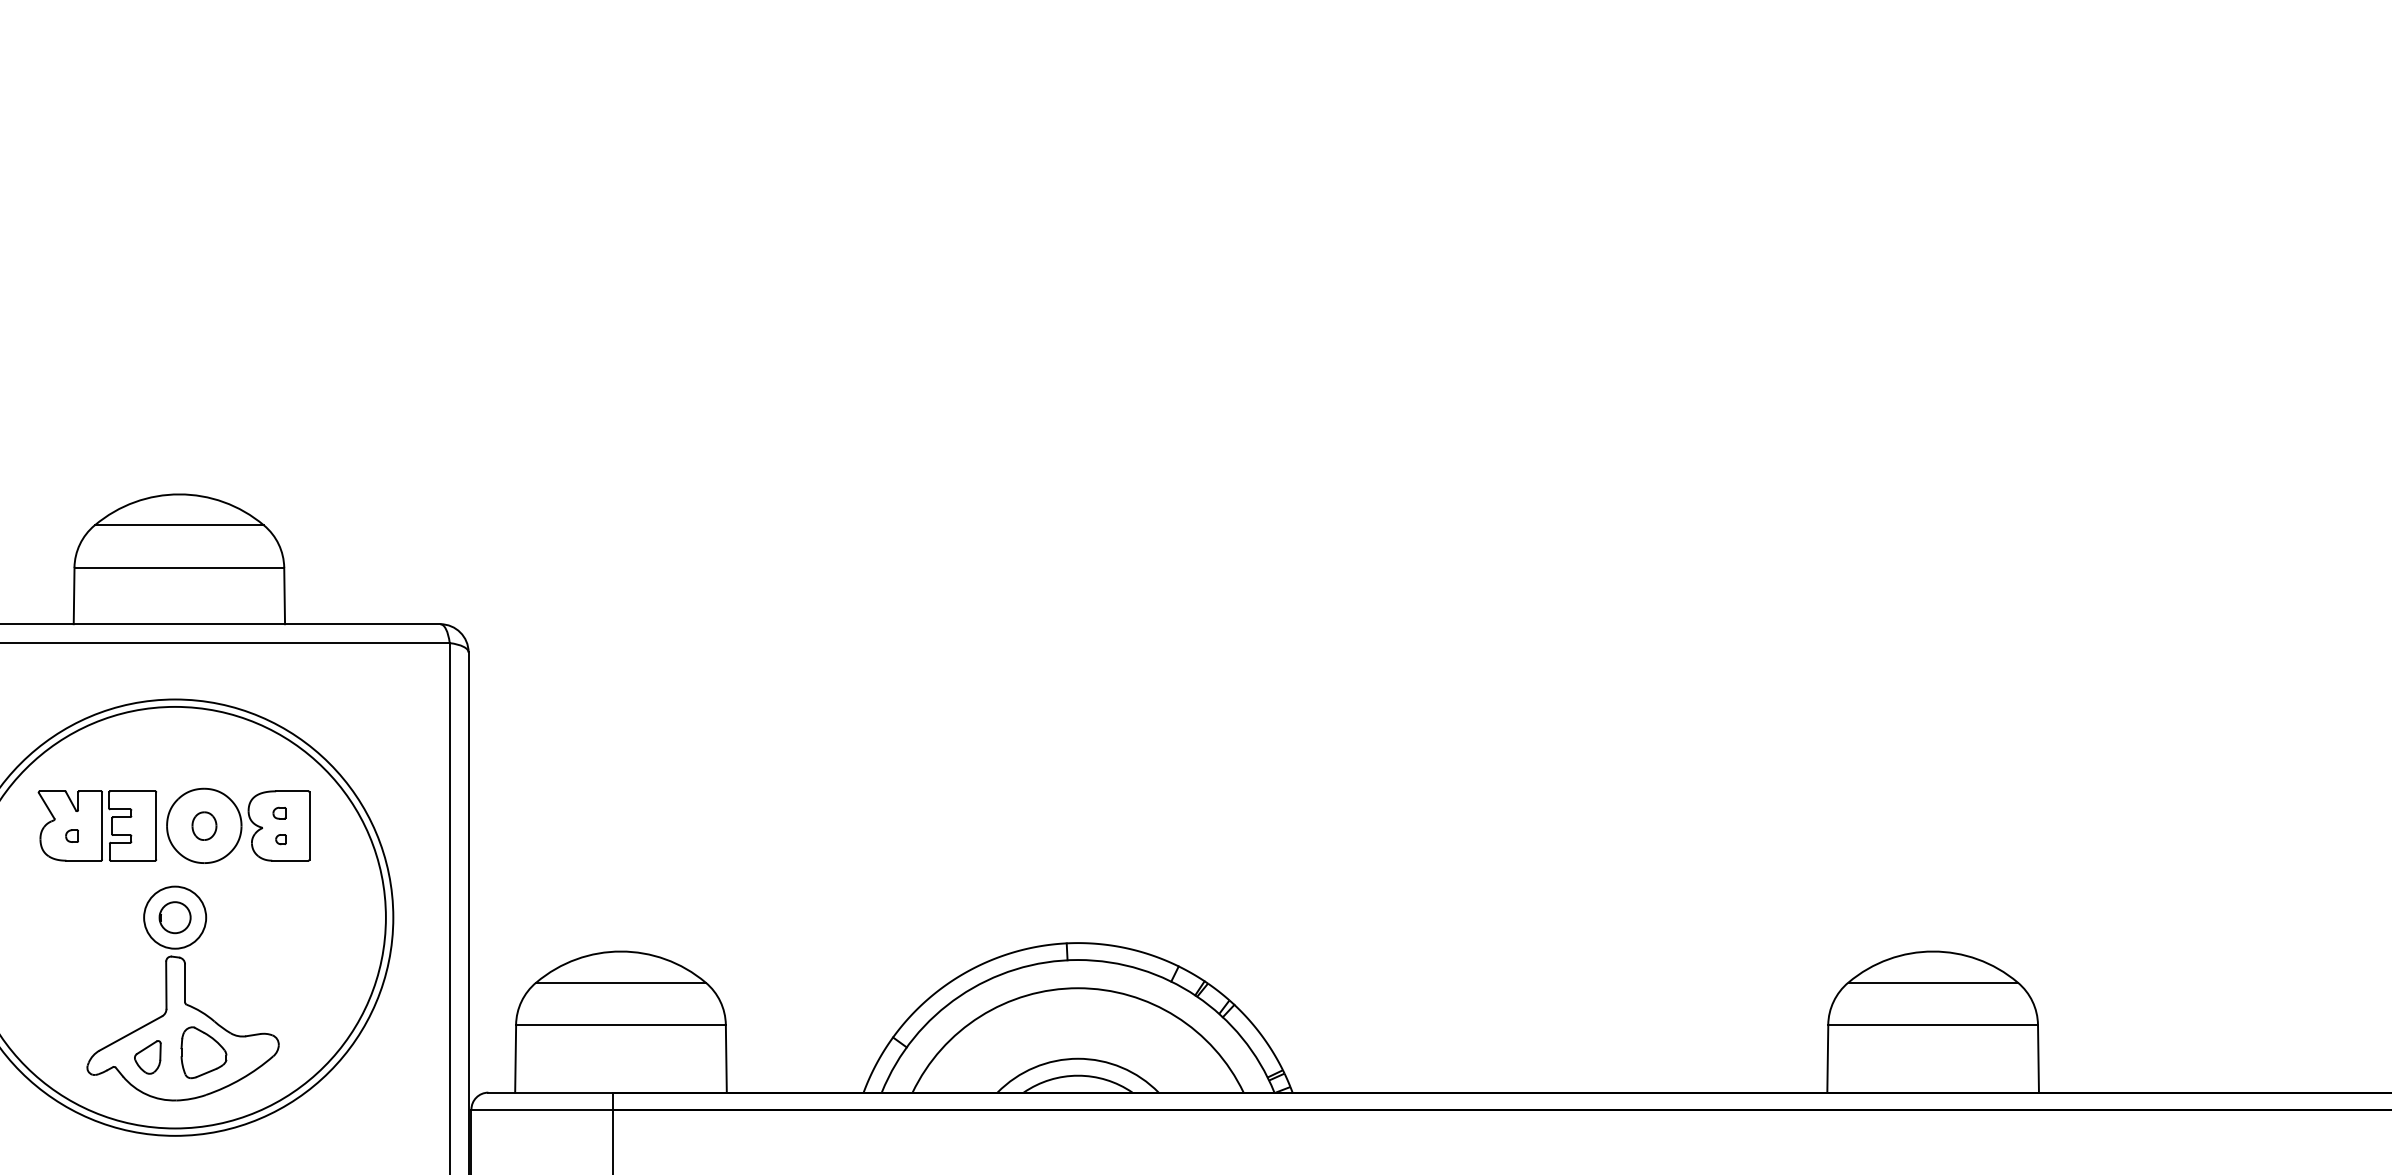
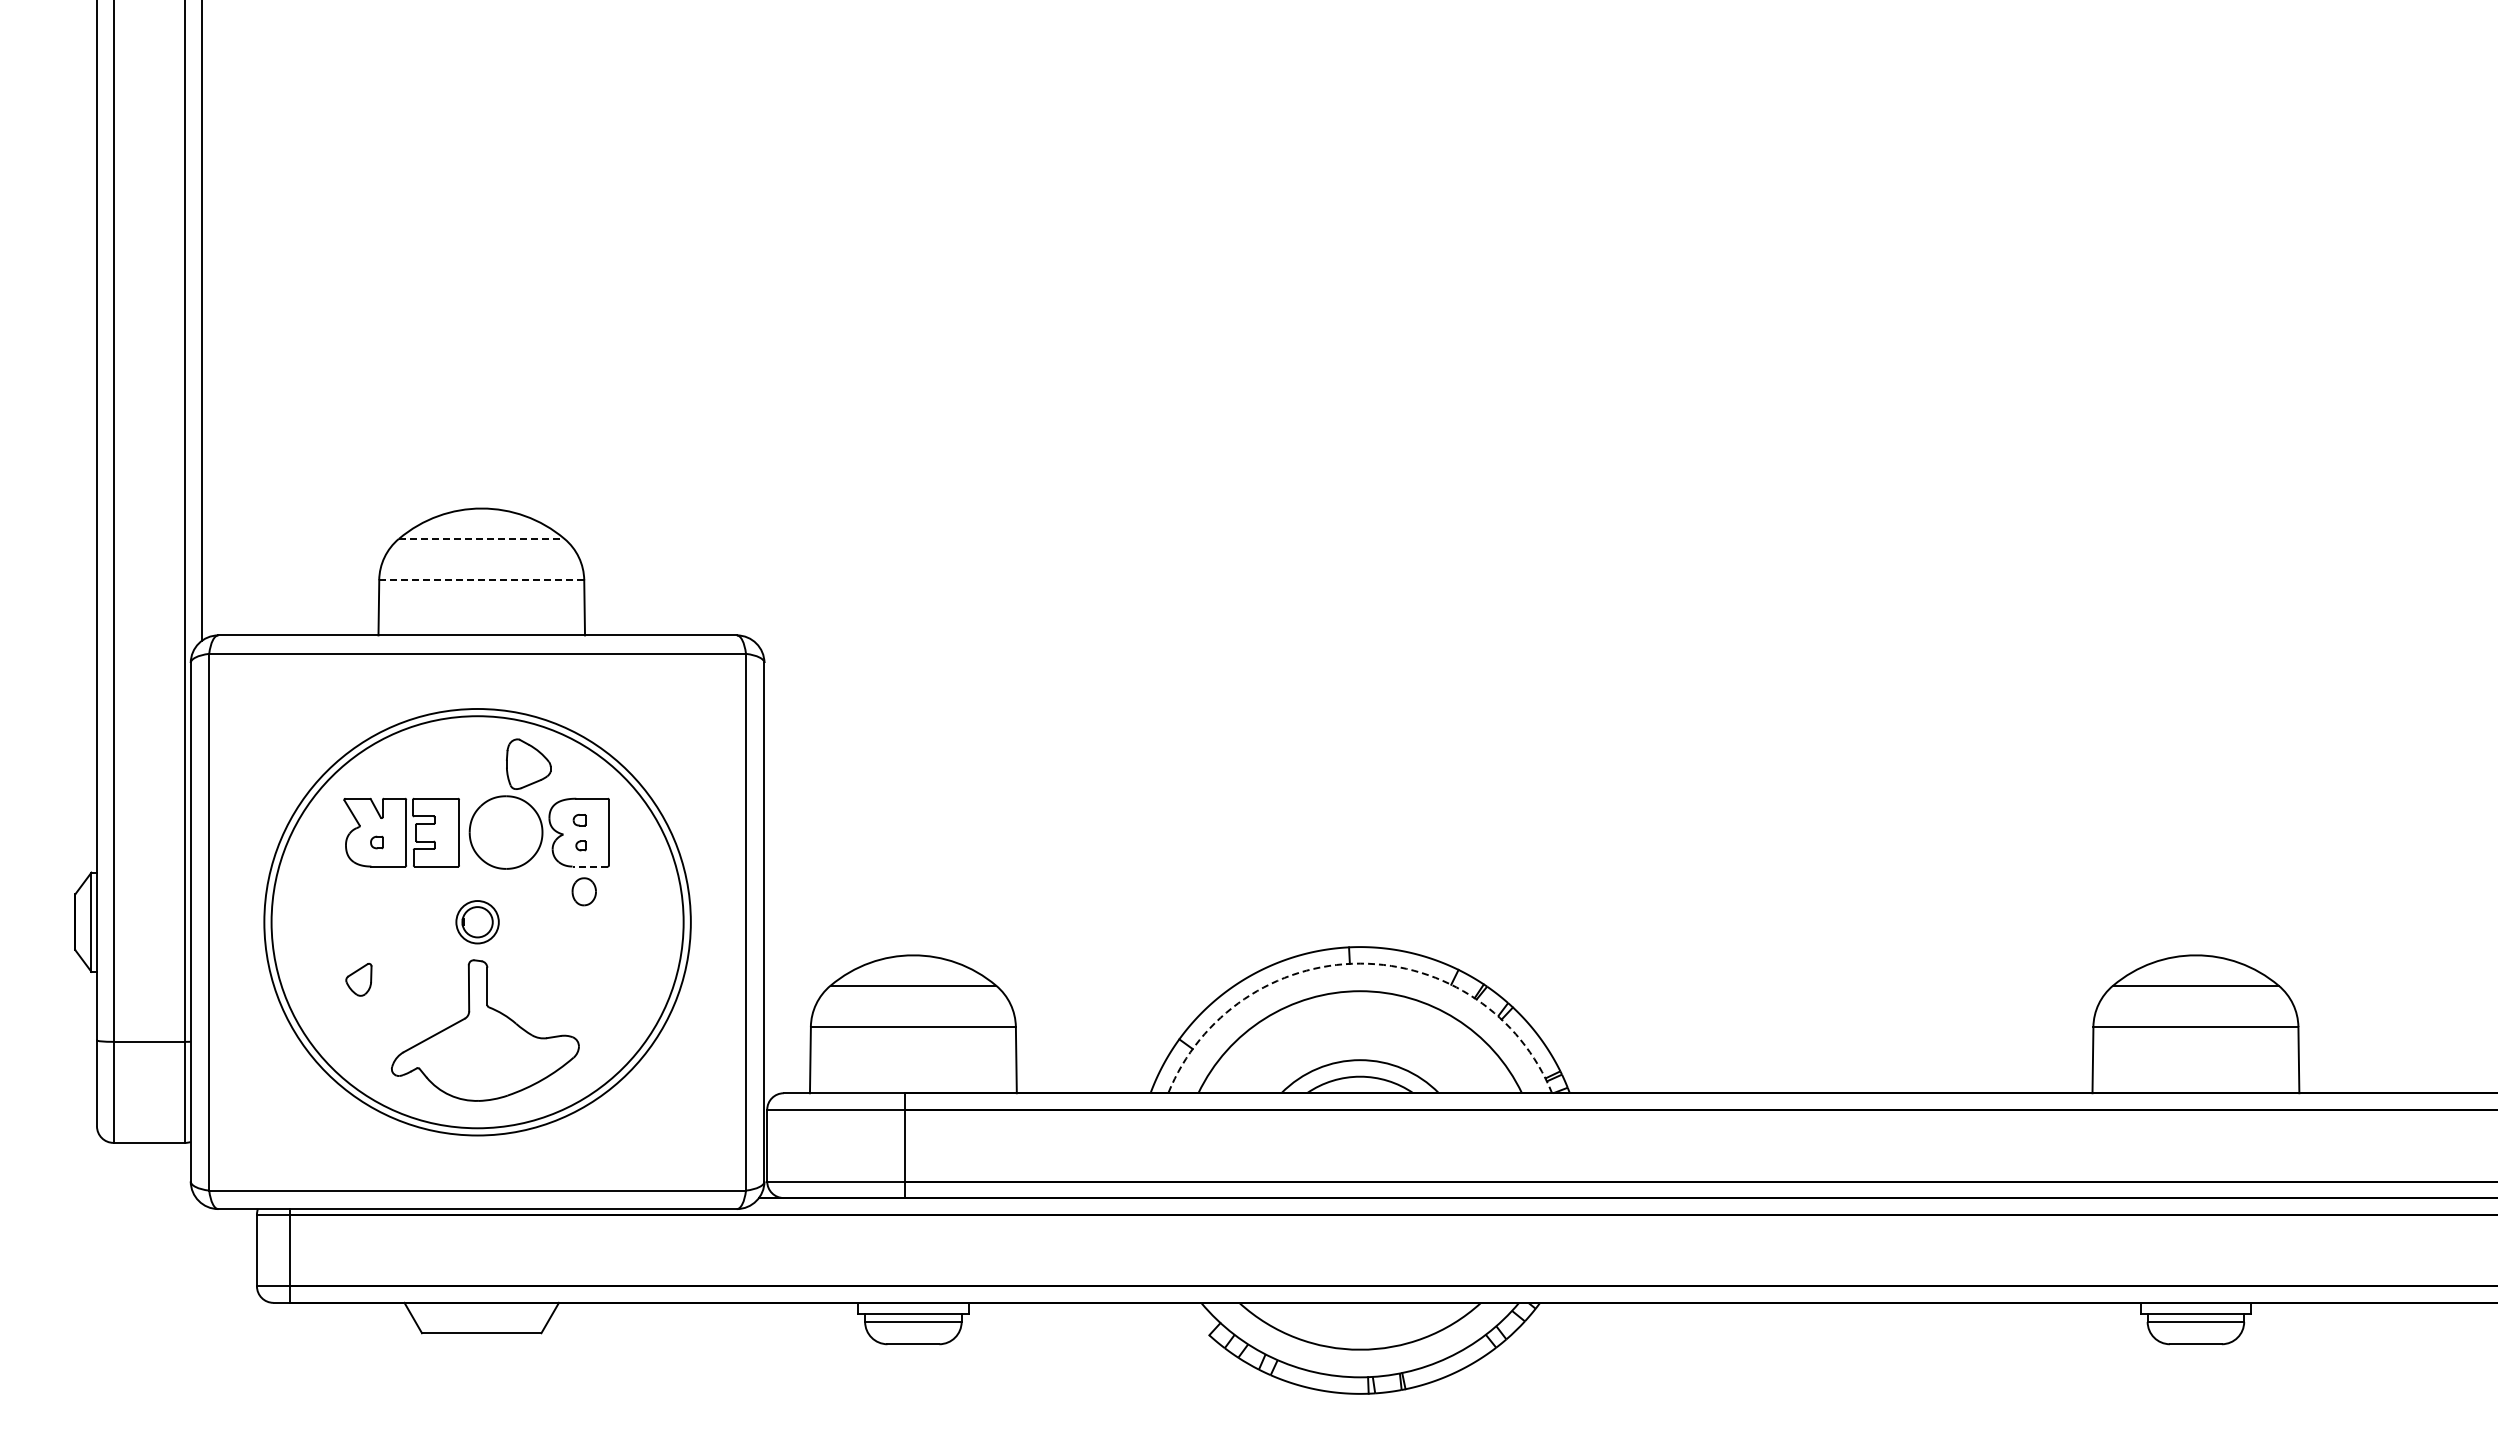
line: (179, 525) -> (481, 538), solid -> dashed
line: (180, 568) -> (482, 580), solid -> dashed
part: (203, 825) -> (583, 891), moved
line: (290, 860) -> (590, 866), solid -> dashed
circle: (175, 916) -> (477, 921), size x0.7
arc: (1078, 959) -> (1360, 963), solid -> dashed
part: (203, 1051) -> (528, 763), moved
part: (147, 1057) -> (358, 979), moved

